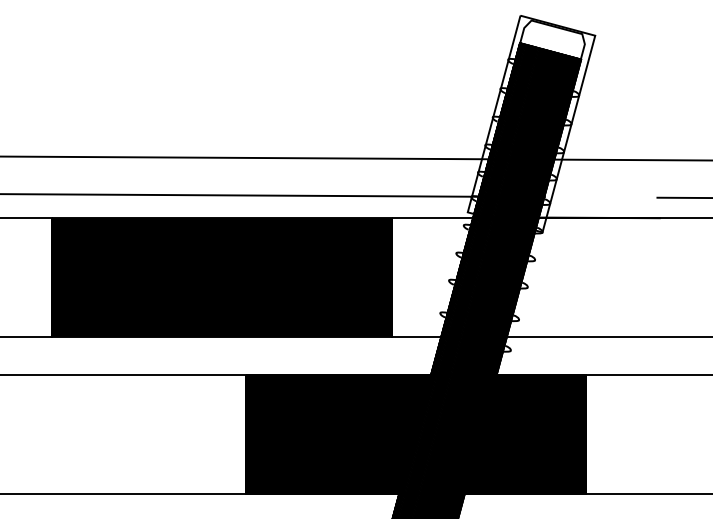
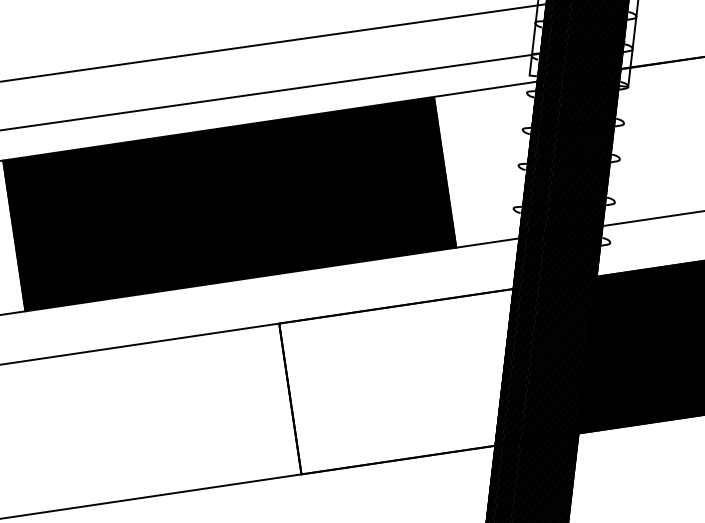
fill: (338, 434) -> (407, 381), removed

